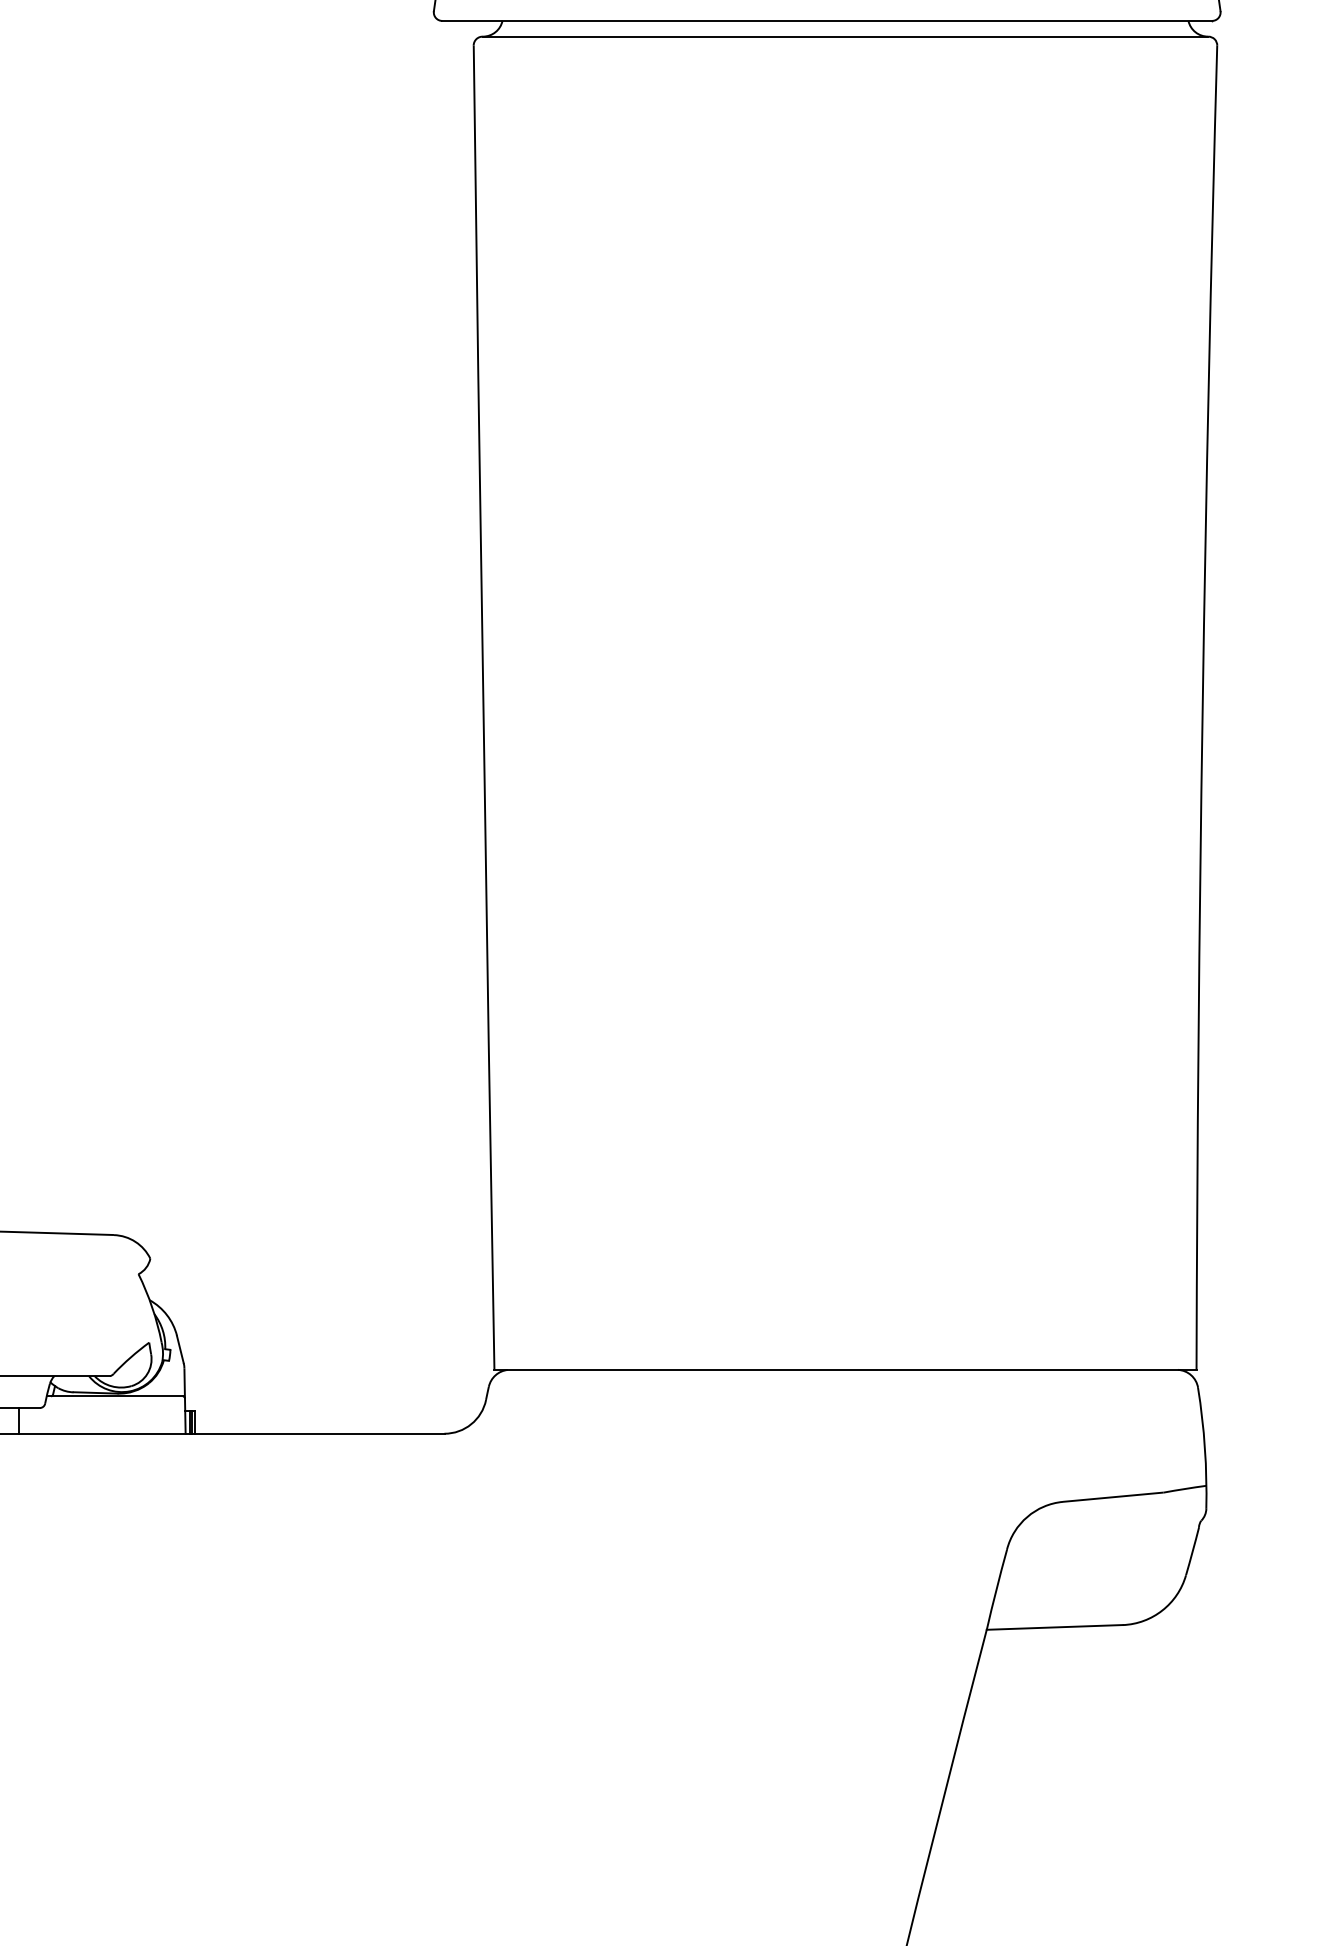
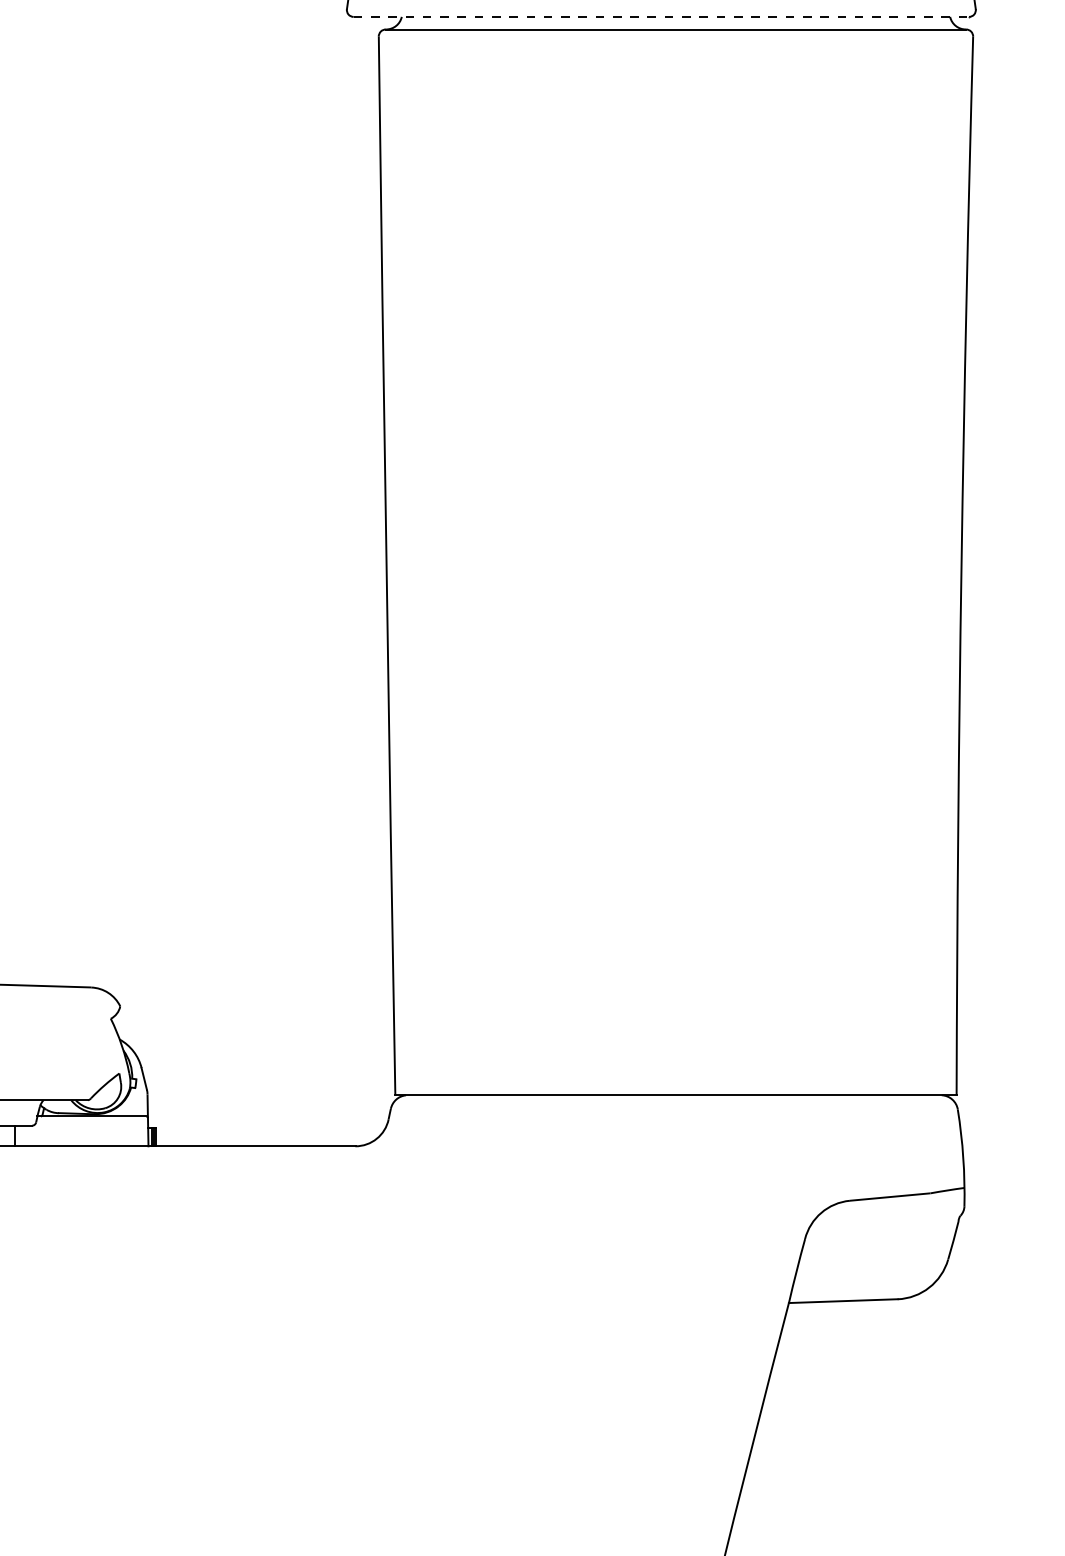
line: (827, 20) -> (661, 16), solid -> dashed

